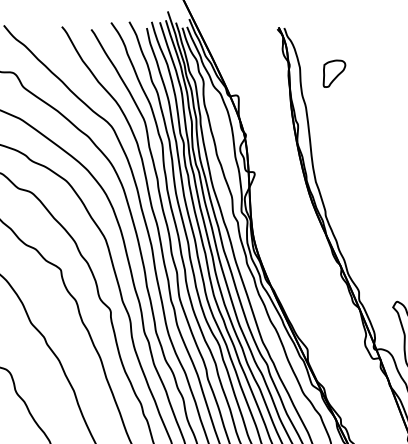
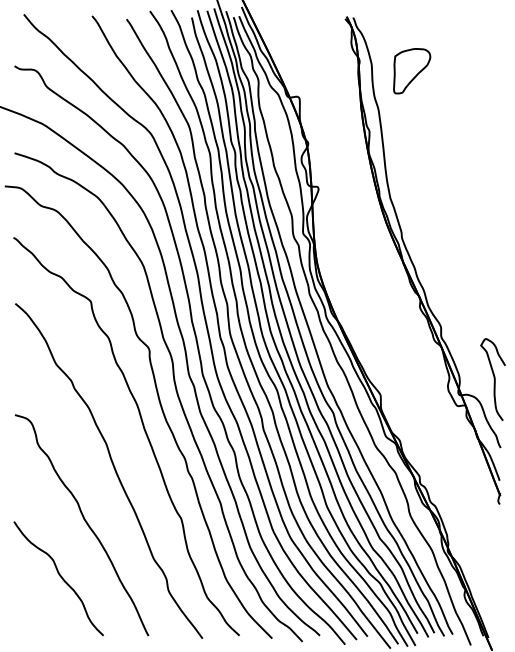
part: (334, 73) -> (412, 71), size x1.43

